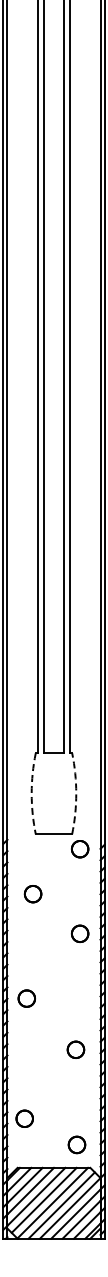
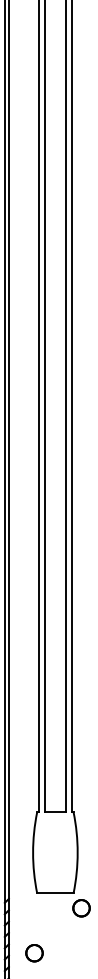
arc: (31, 793) -> (32, 852), dashed -> solid
arc: (76, 793) -> (77, 852), dashed -> solid

